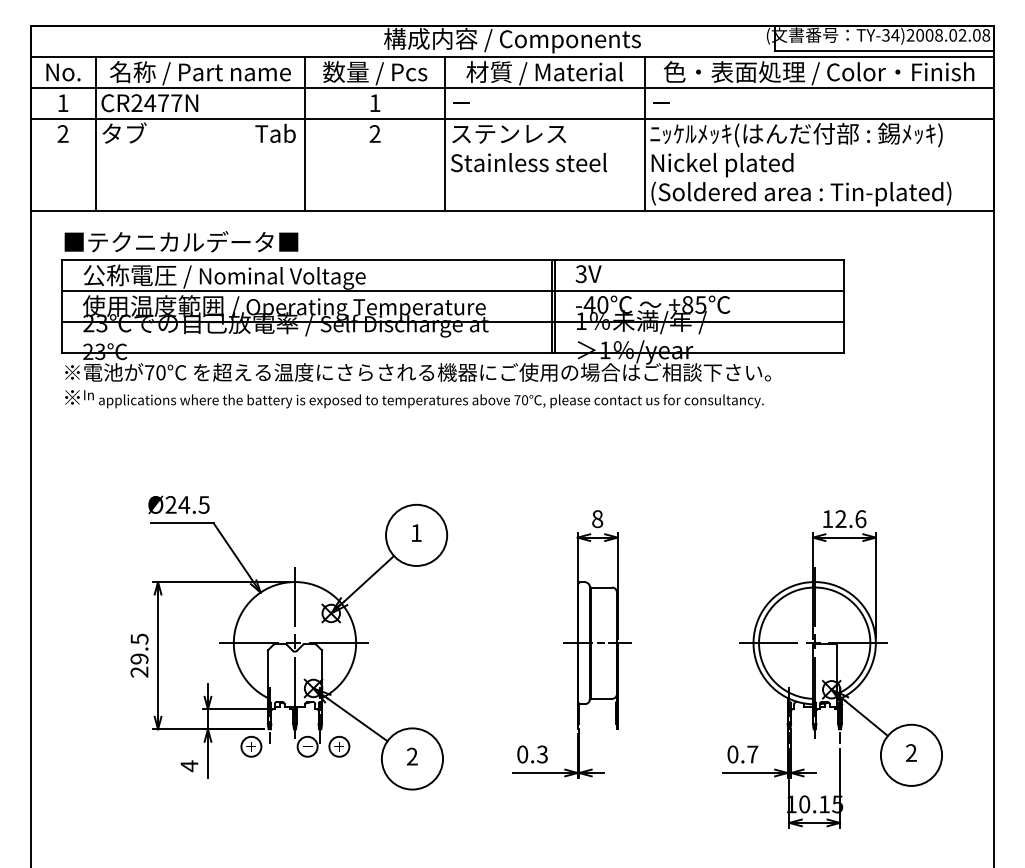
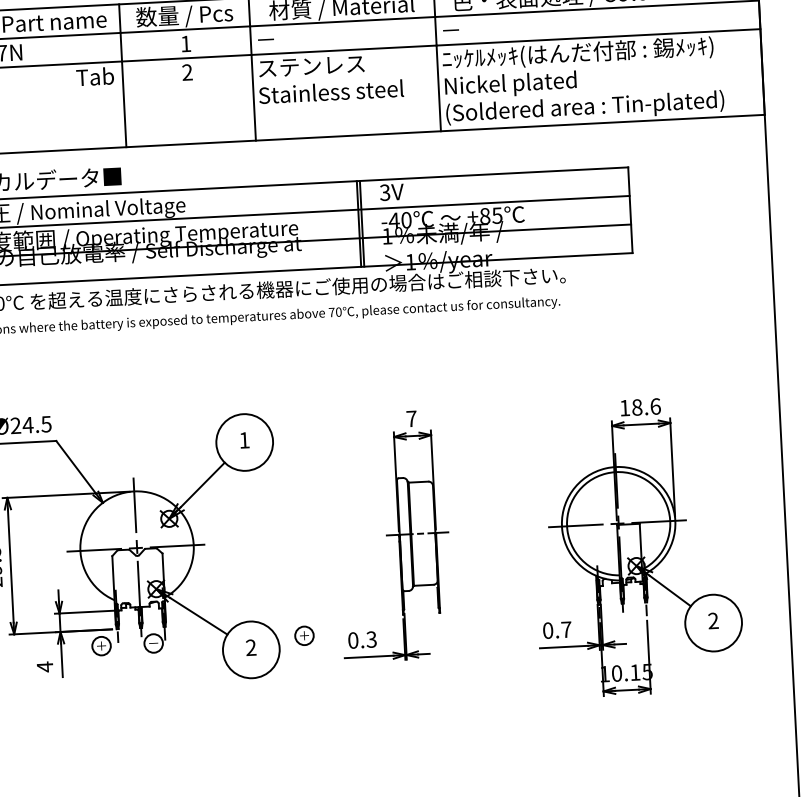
text: (597, 519) -> (411, 419), 8 -> 7
text: (840, 519) -> (636, 407), 12.6 -> 18.6
part: (339, 746) -> (304, 635), moved

